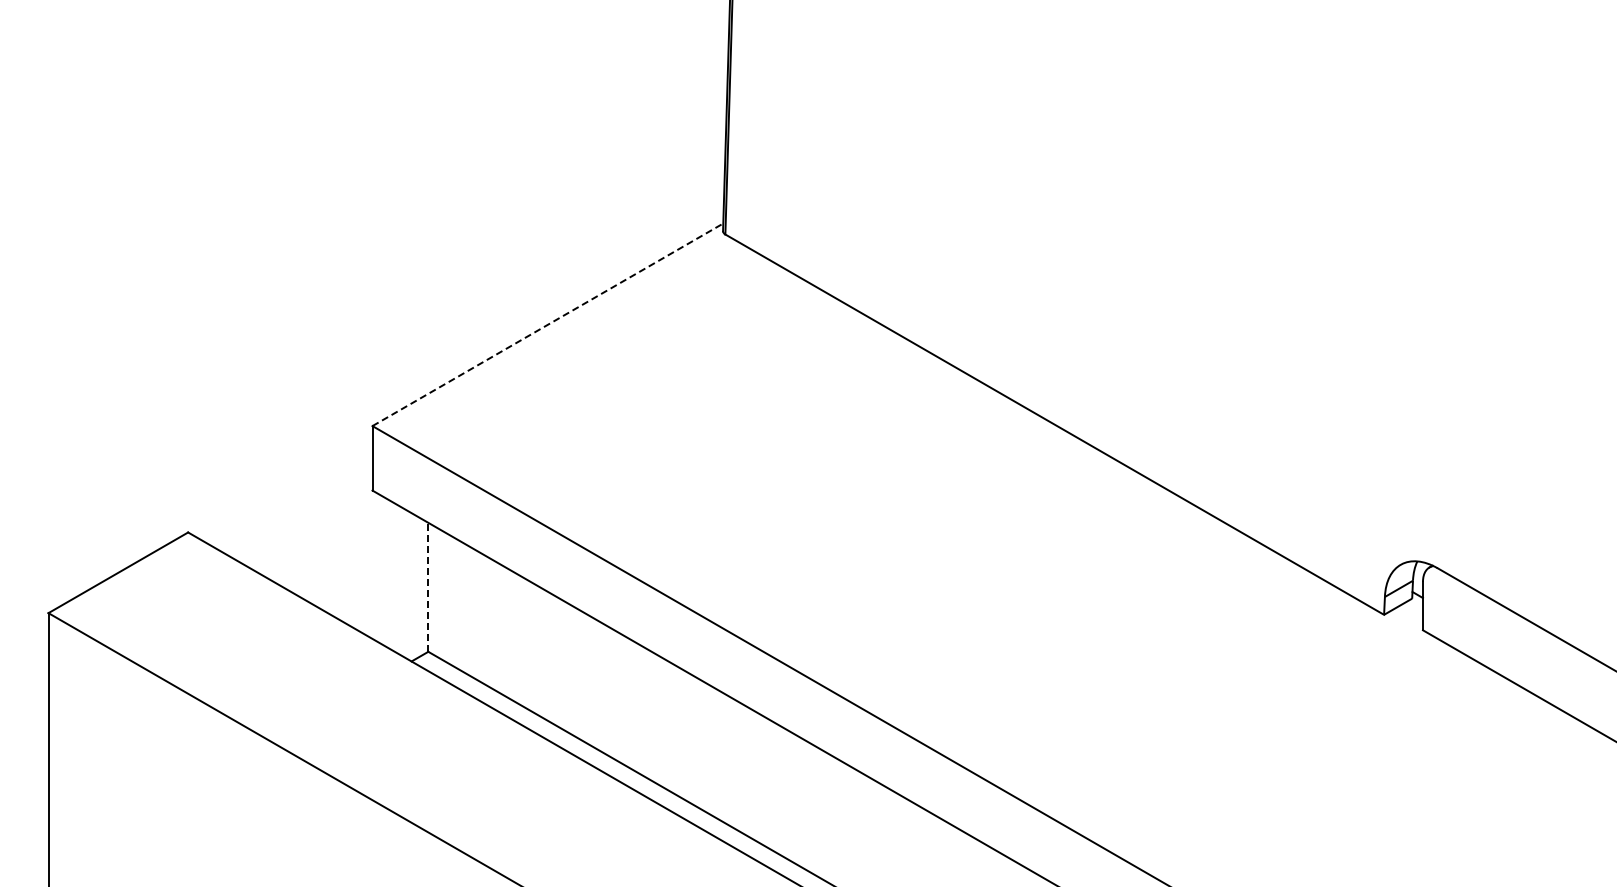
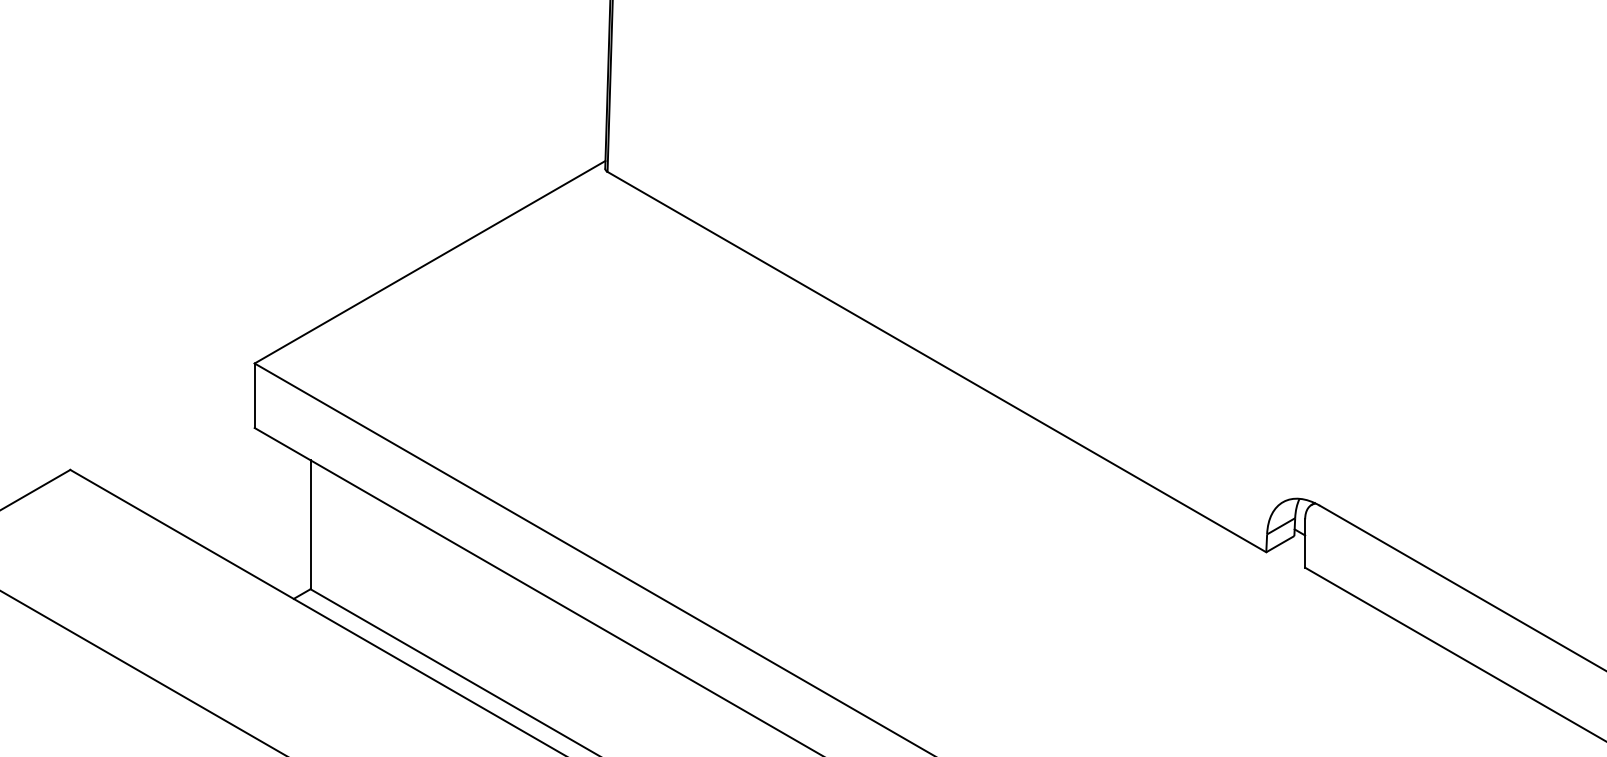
line: (547, 324) -> (429, 261), dashed -> solid
line: (428, 587) -> (310, 524), dashed -> solid

